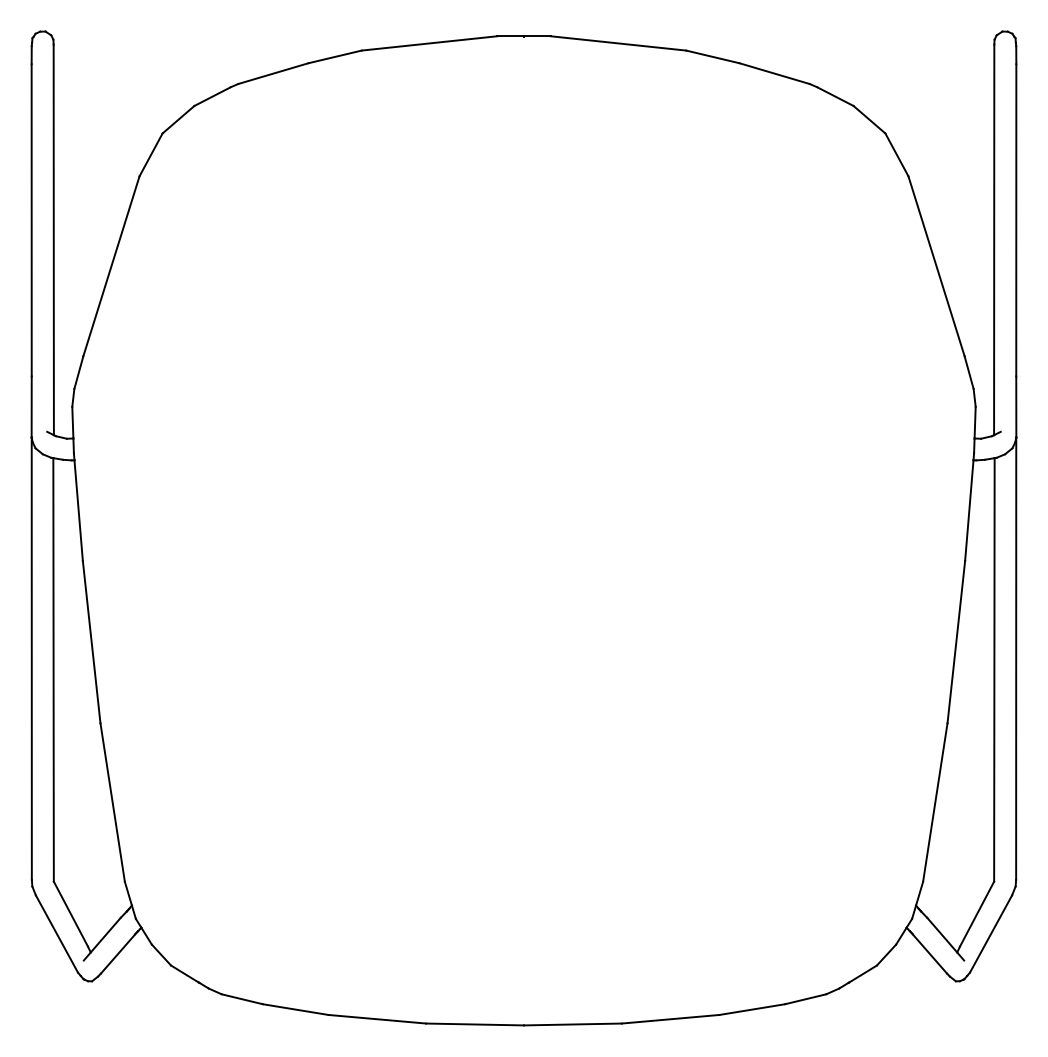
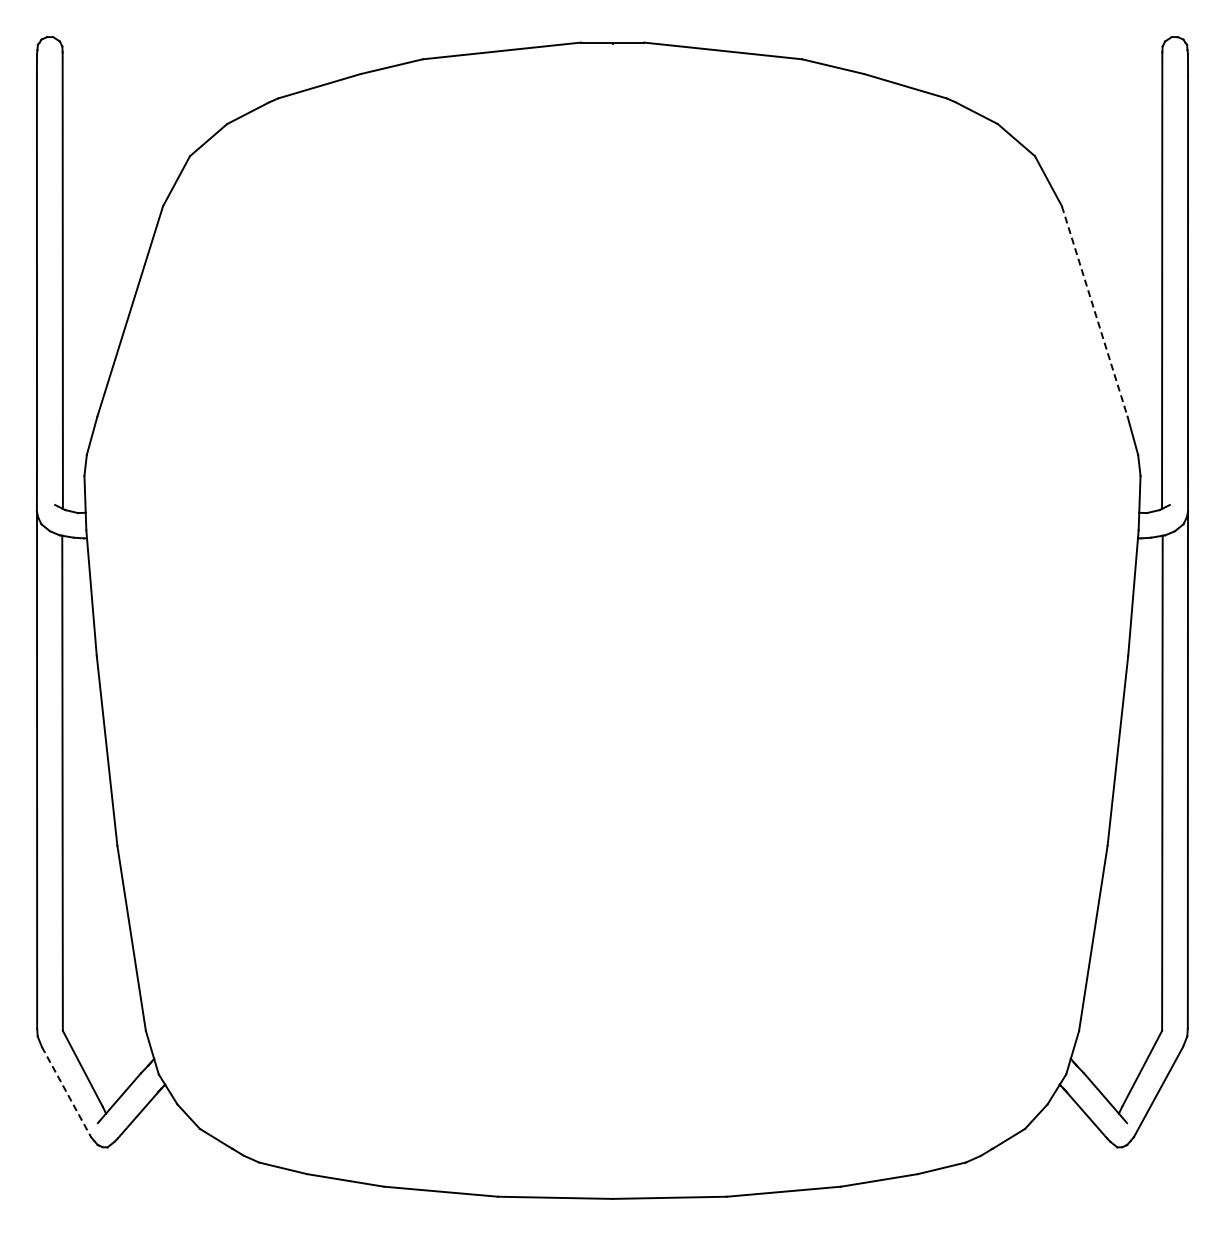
line: (936, 266) -> (1094, 311), solid -> dashed
line: (56, 934) -> (66, 1092), solid -> dashed

